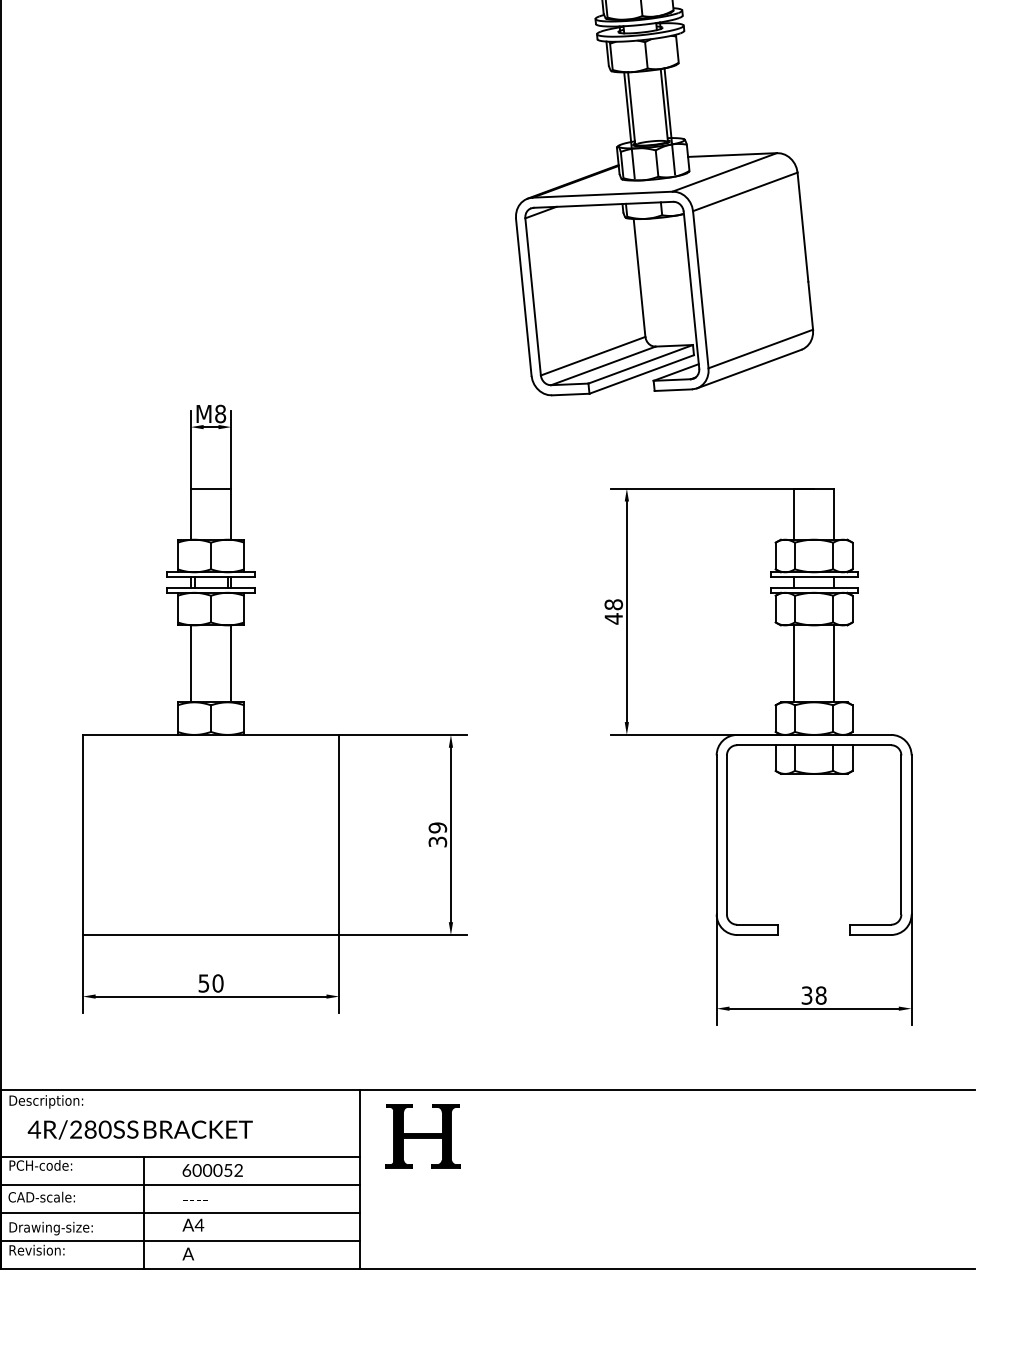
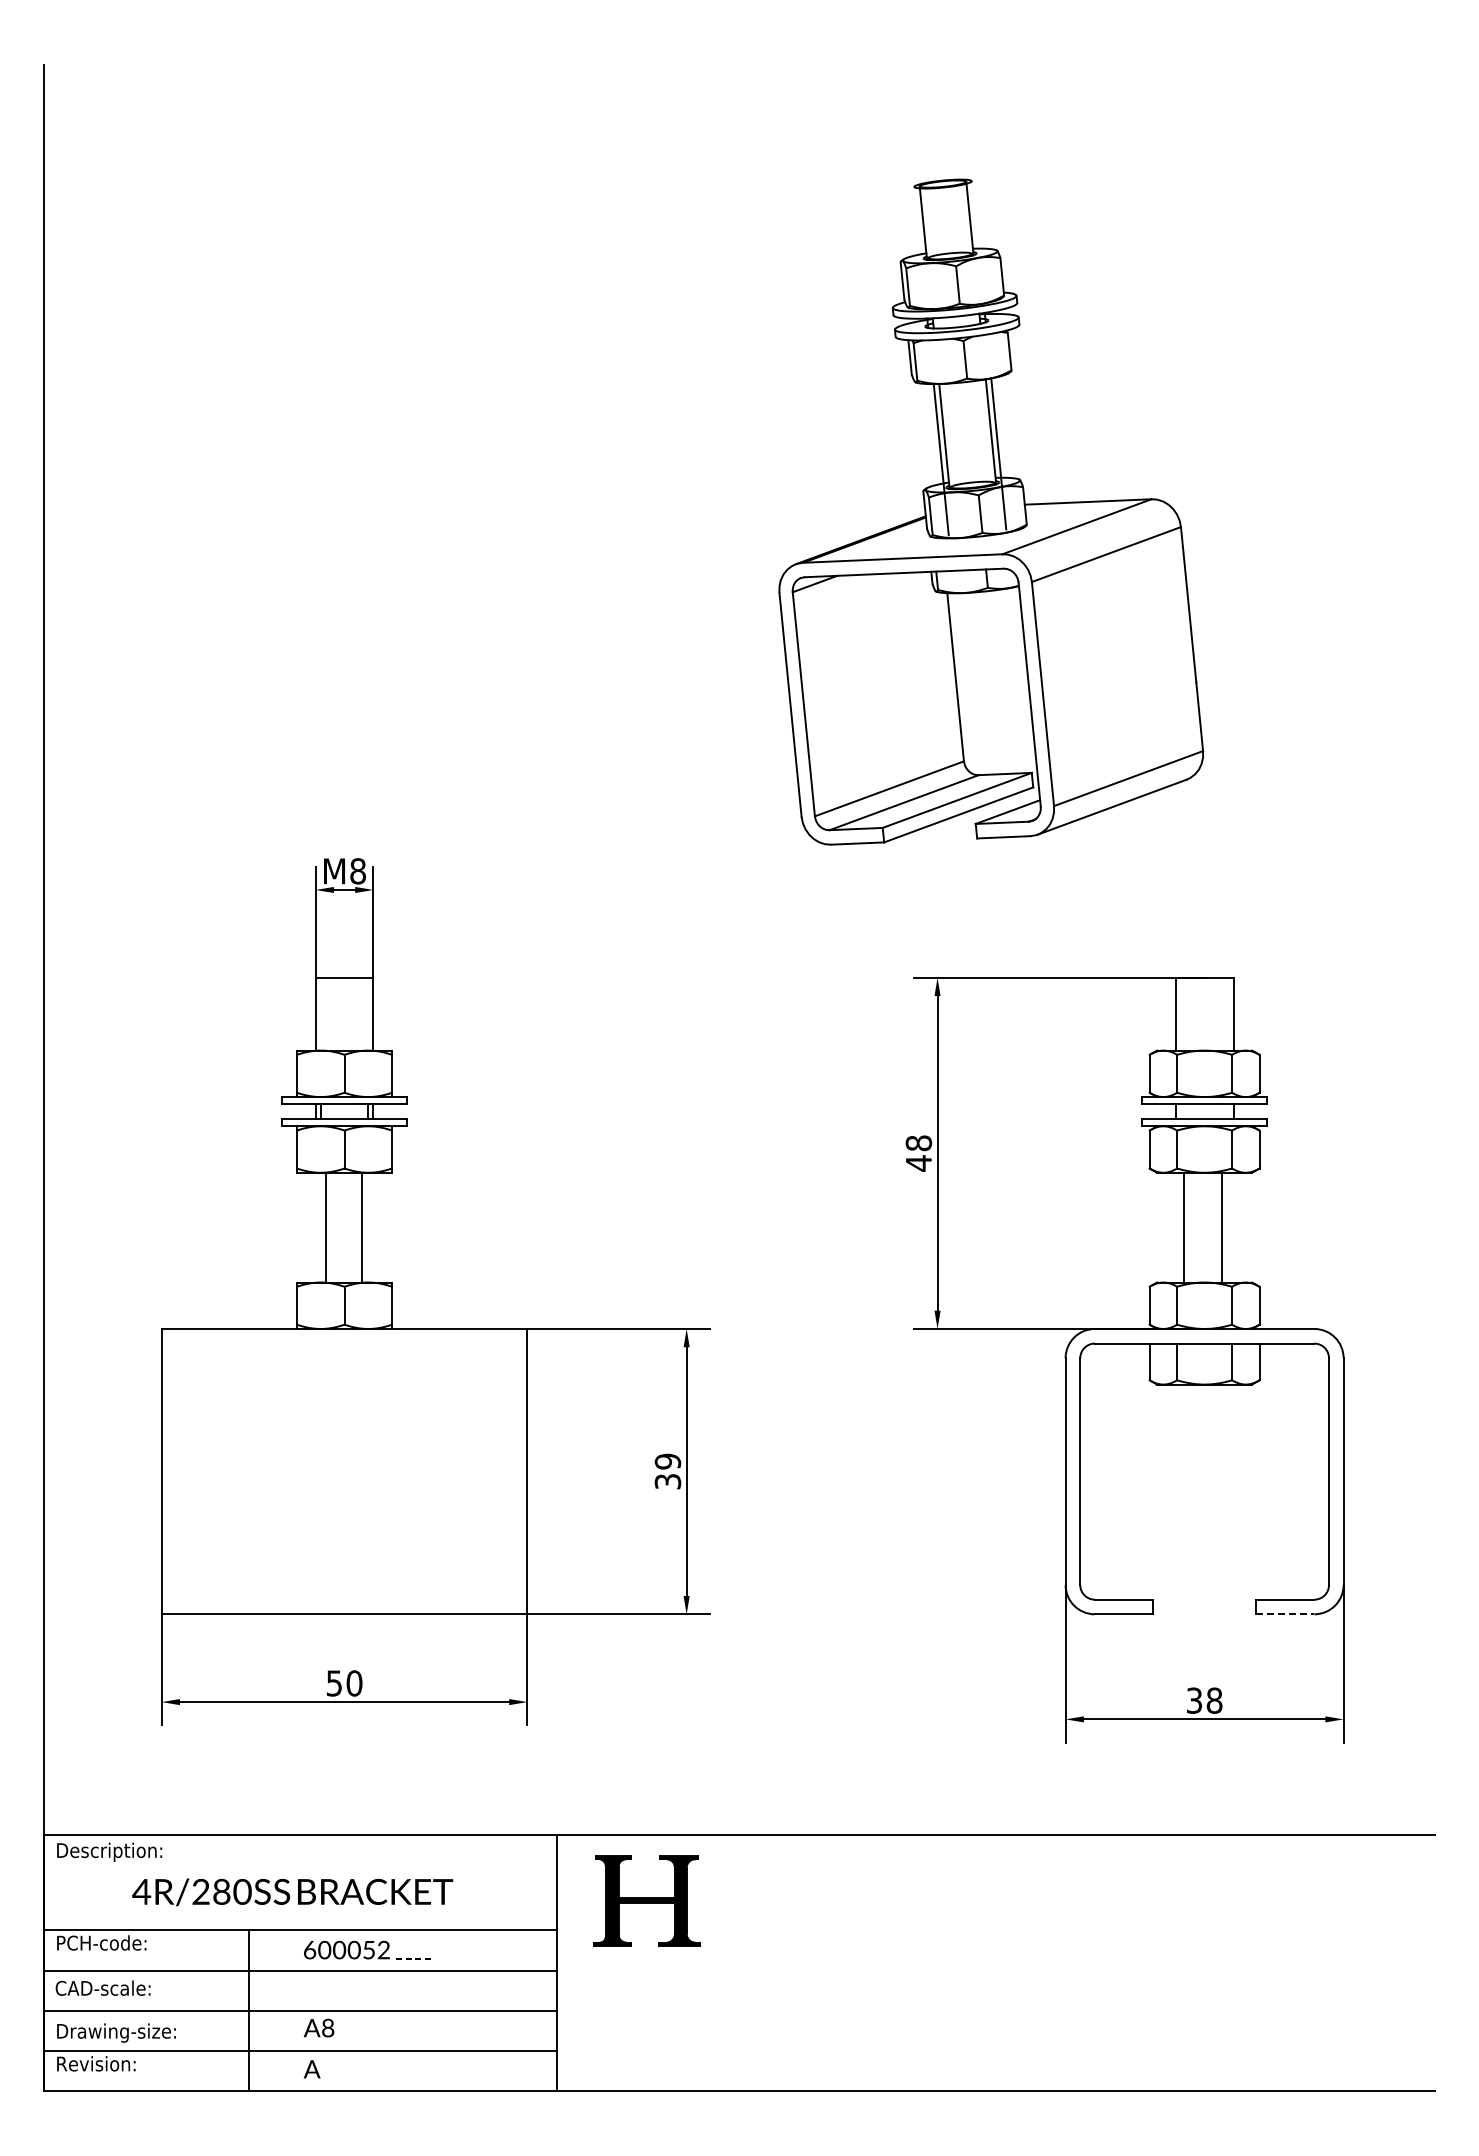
line: (190, 663) -> (361, 1227), moved
line: (231, 663) -> (326, 1227), moved
line: (793, 663) -> (1221, 1227), moved
line: (834, 663) -> (1183, 1227), moved
line: (870, 935) -> (1285, 1614), solid -> dashed
text: (140, 1130) -> (292, 1892), moved
text: (195, 1200) -> (413, 1958), moved
text: (199, 1224) -> (327, 2027), A4 -> A8

